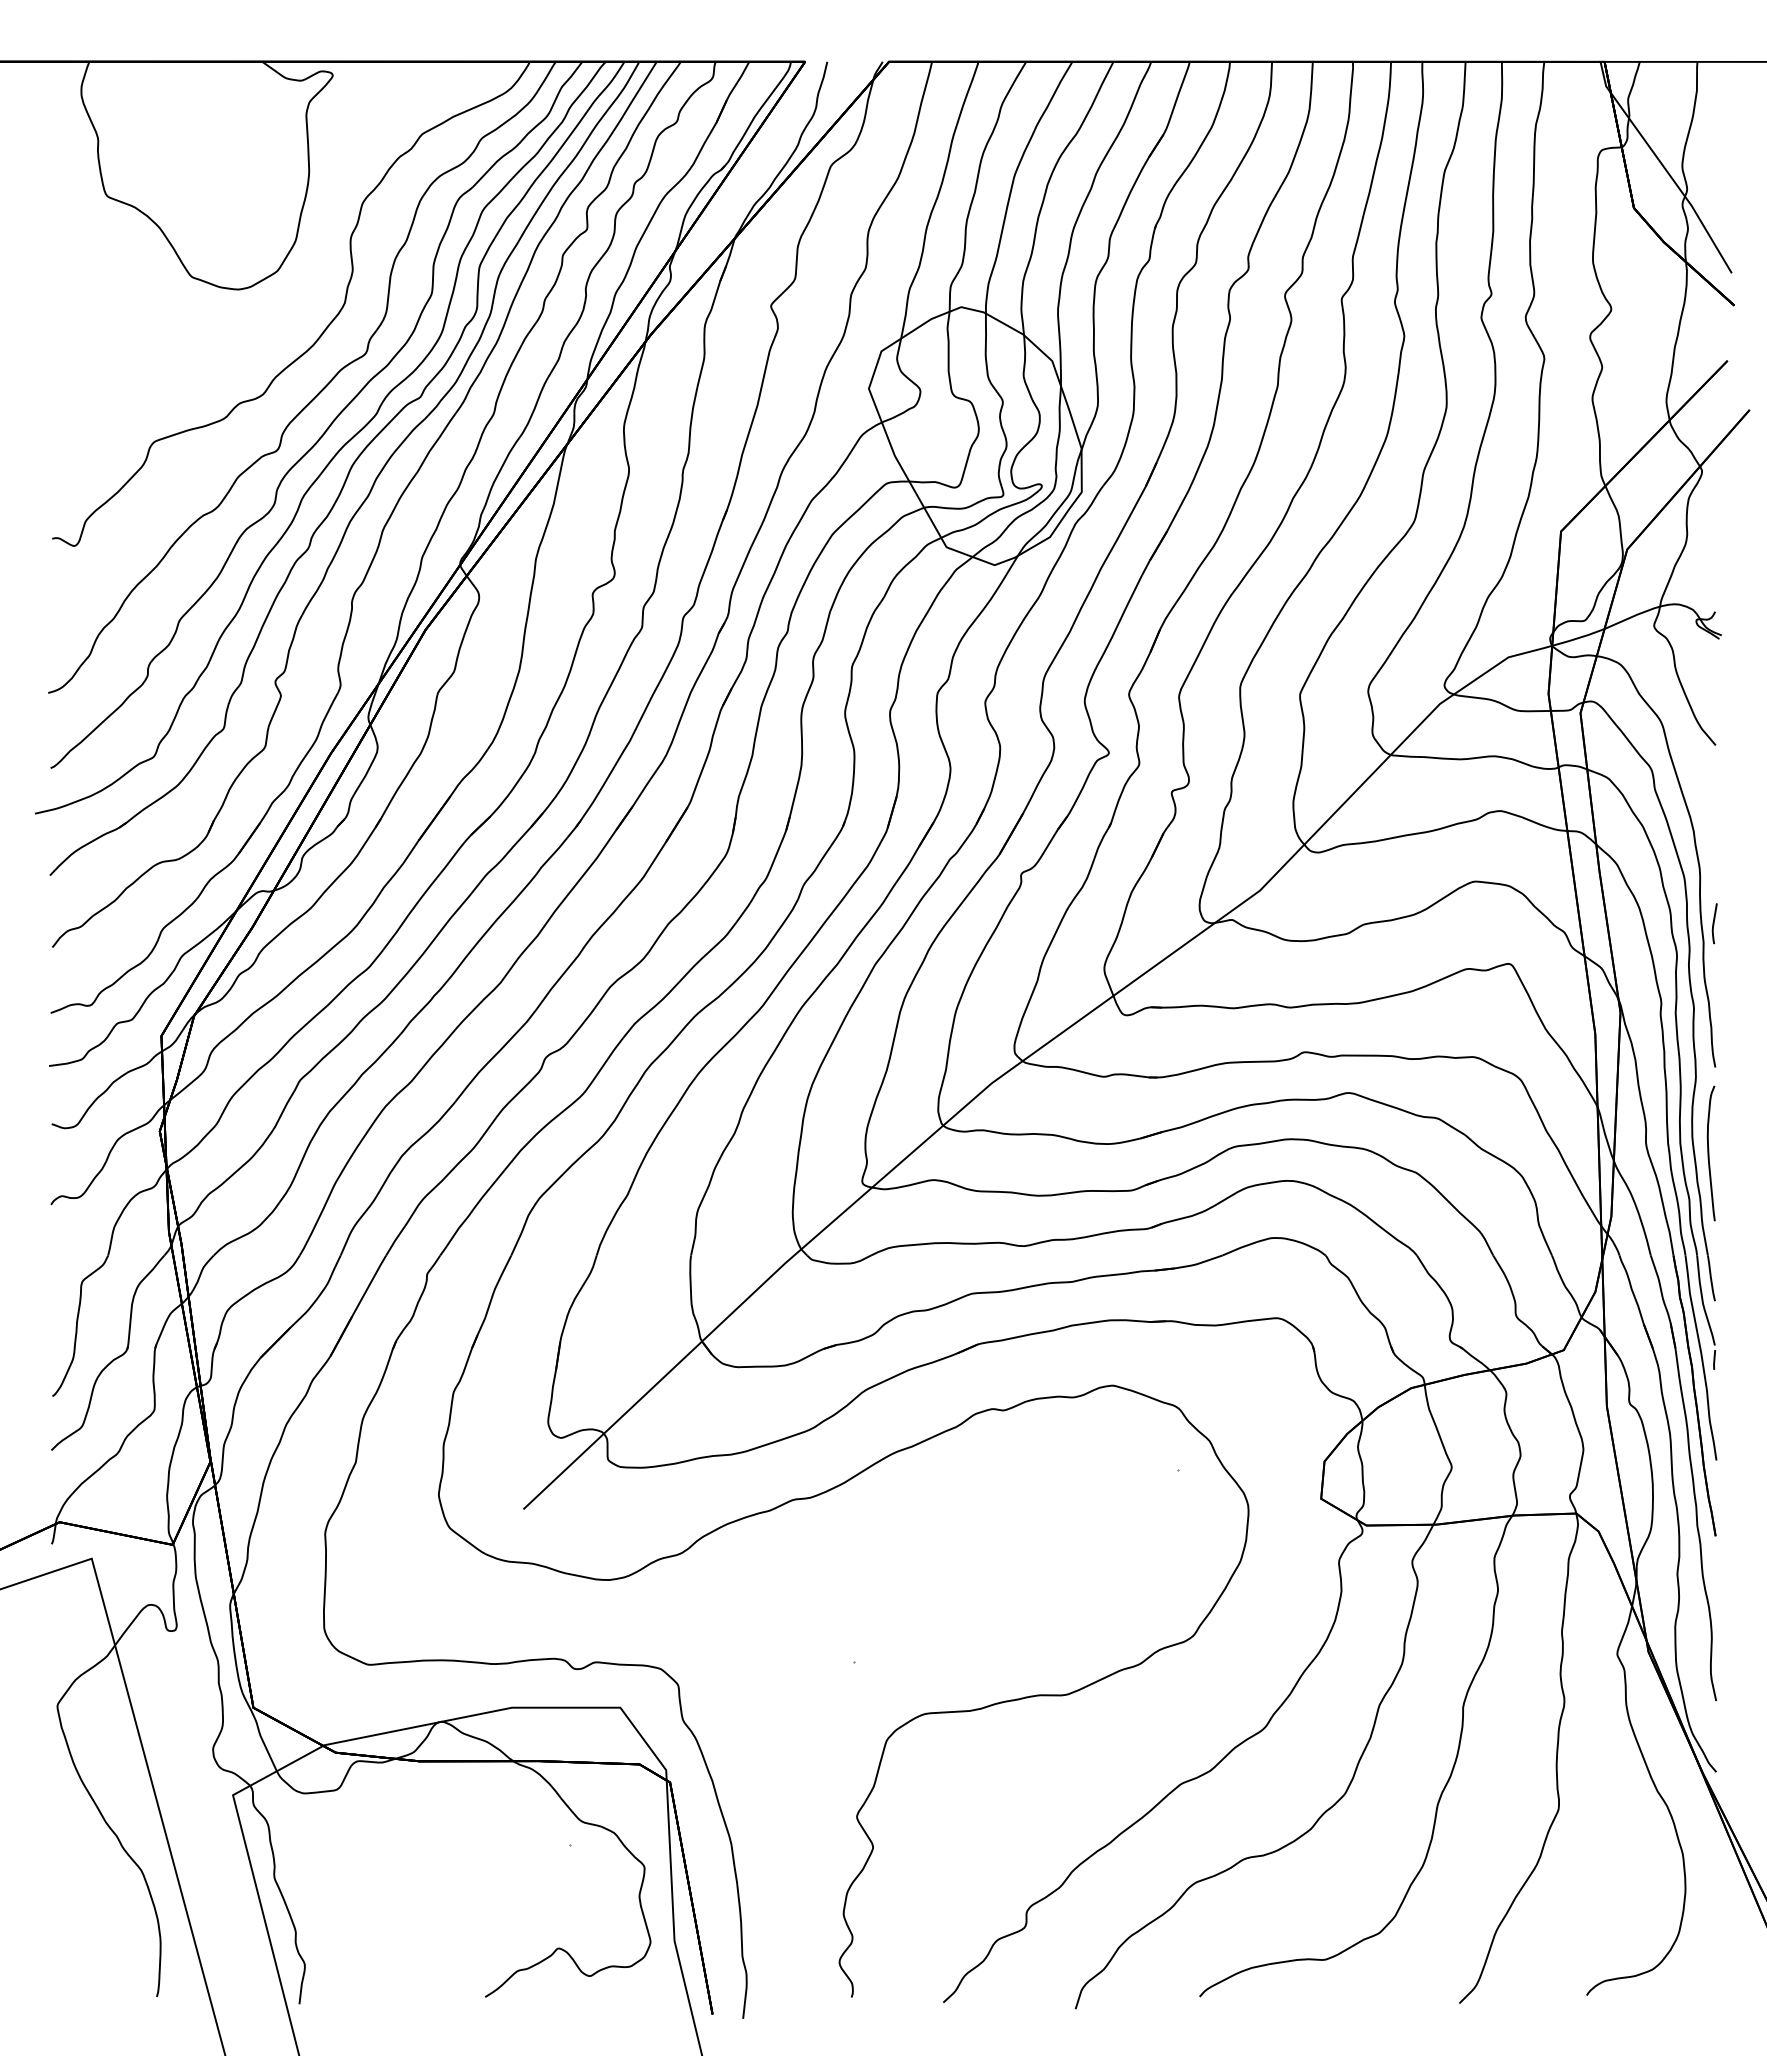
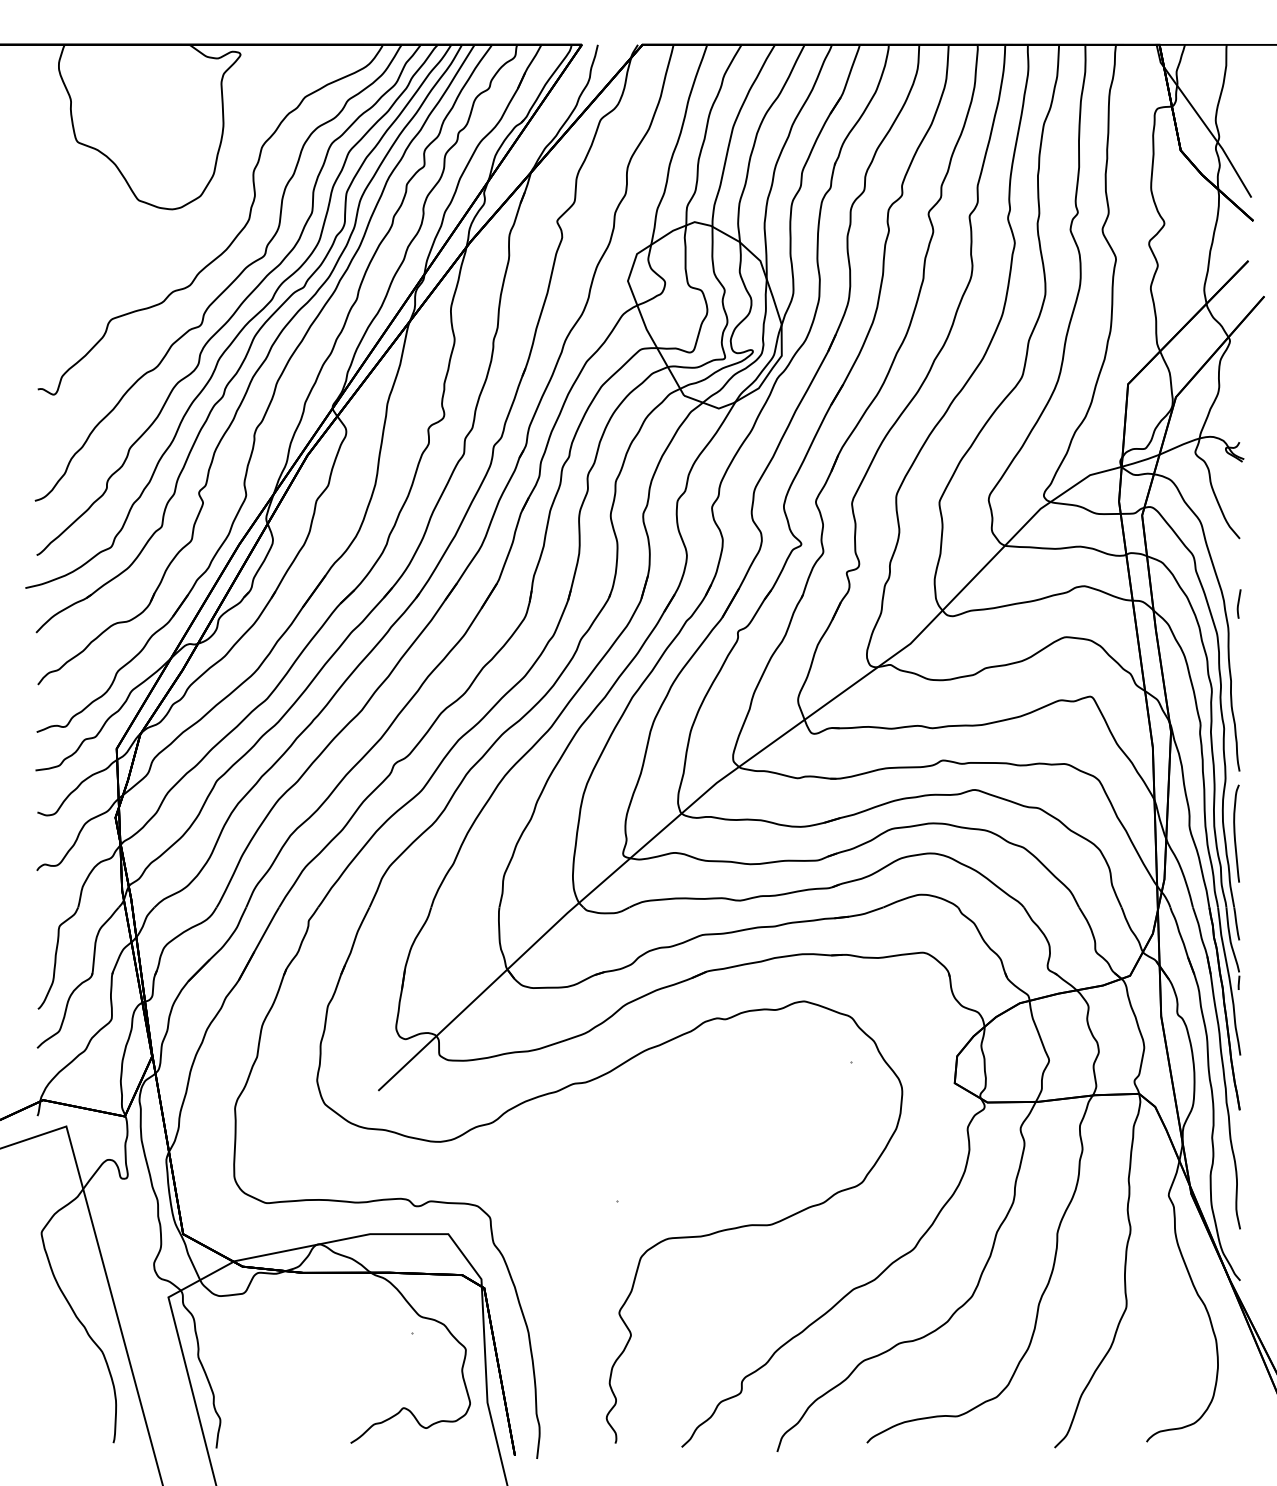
curve: (1714, 923) -> (1238, 603), moved

